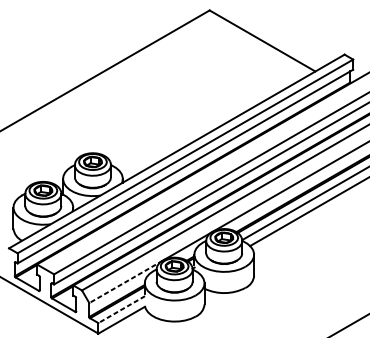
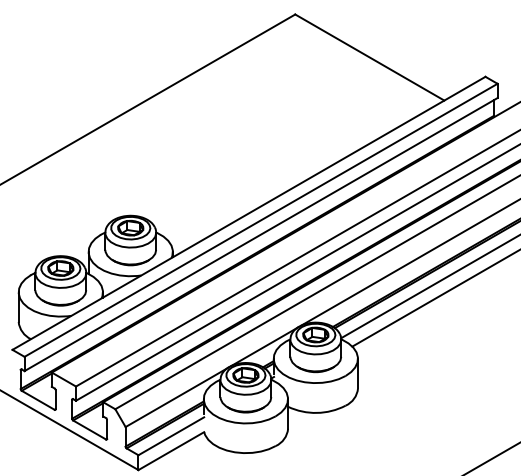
line: (126, 282) -> (177, 397), dashed -> solid
line: (121, 309) -> (171, 436), dashed -> solid

